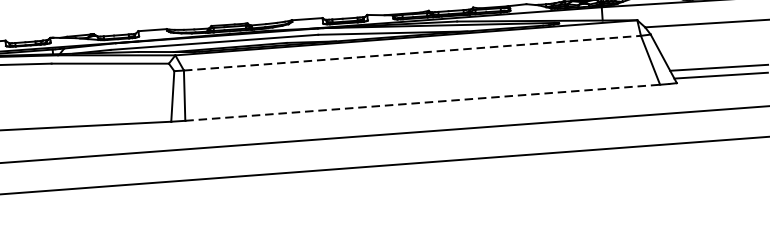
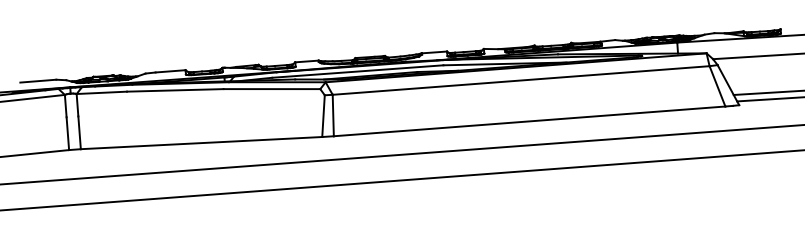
line: (412, 53) -> (521, 80), dashed -> solid
line: (423, 102) -> (530, 121), dashed -> solid

